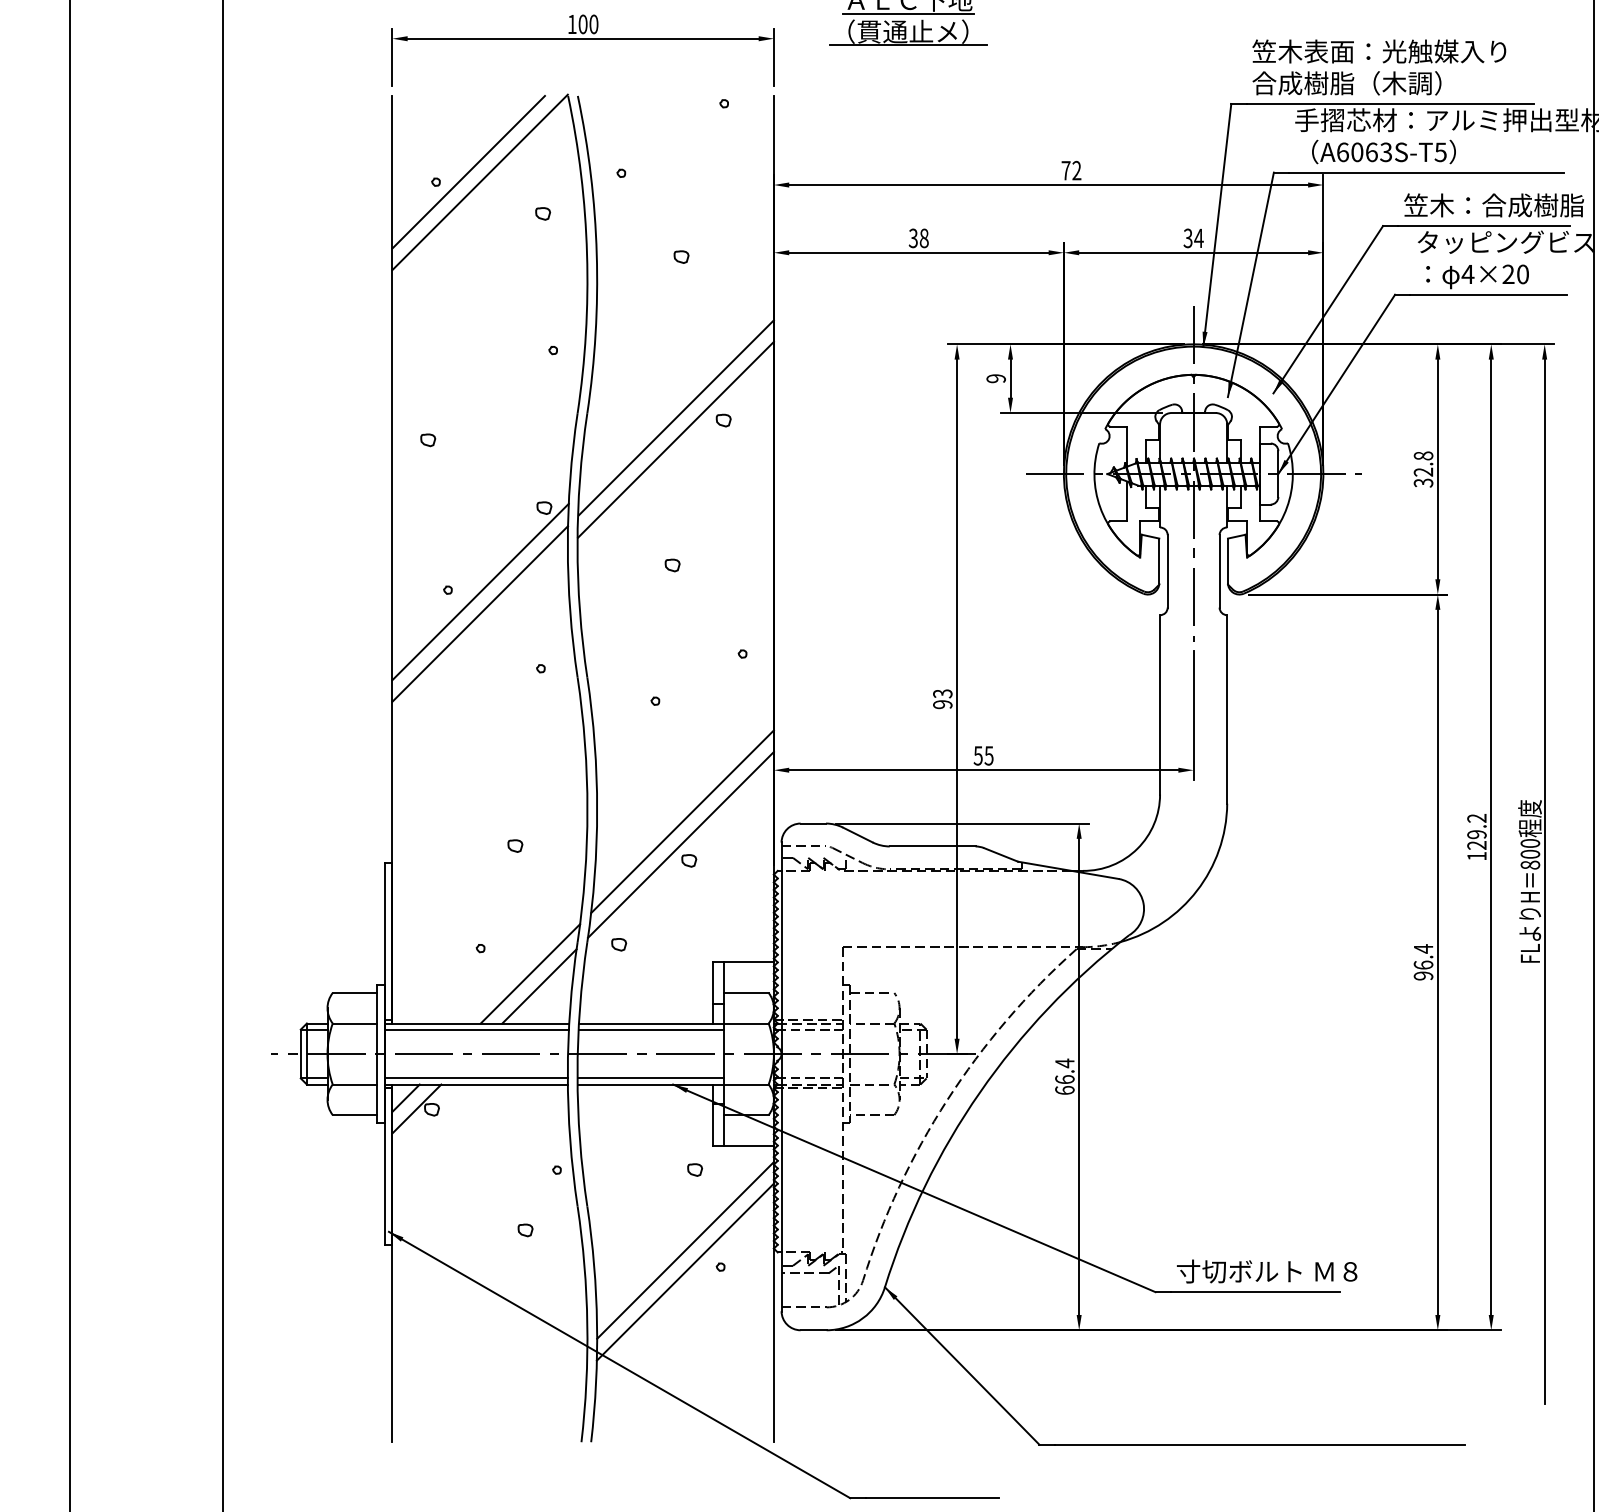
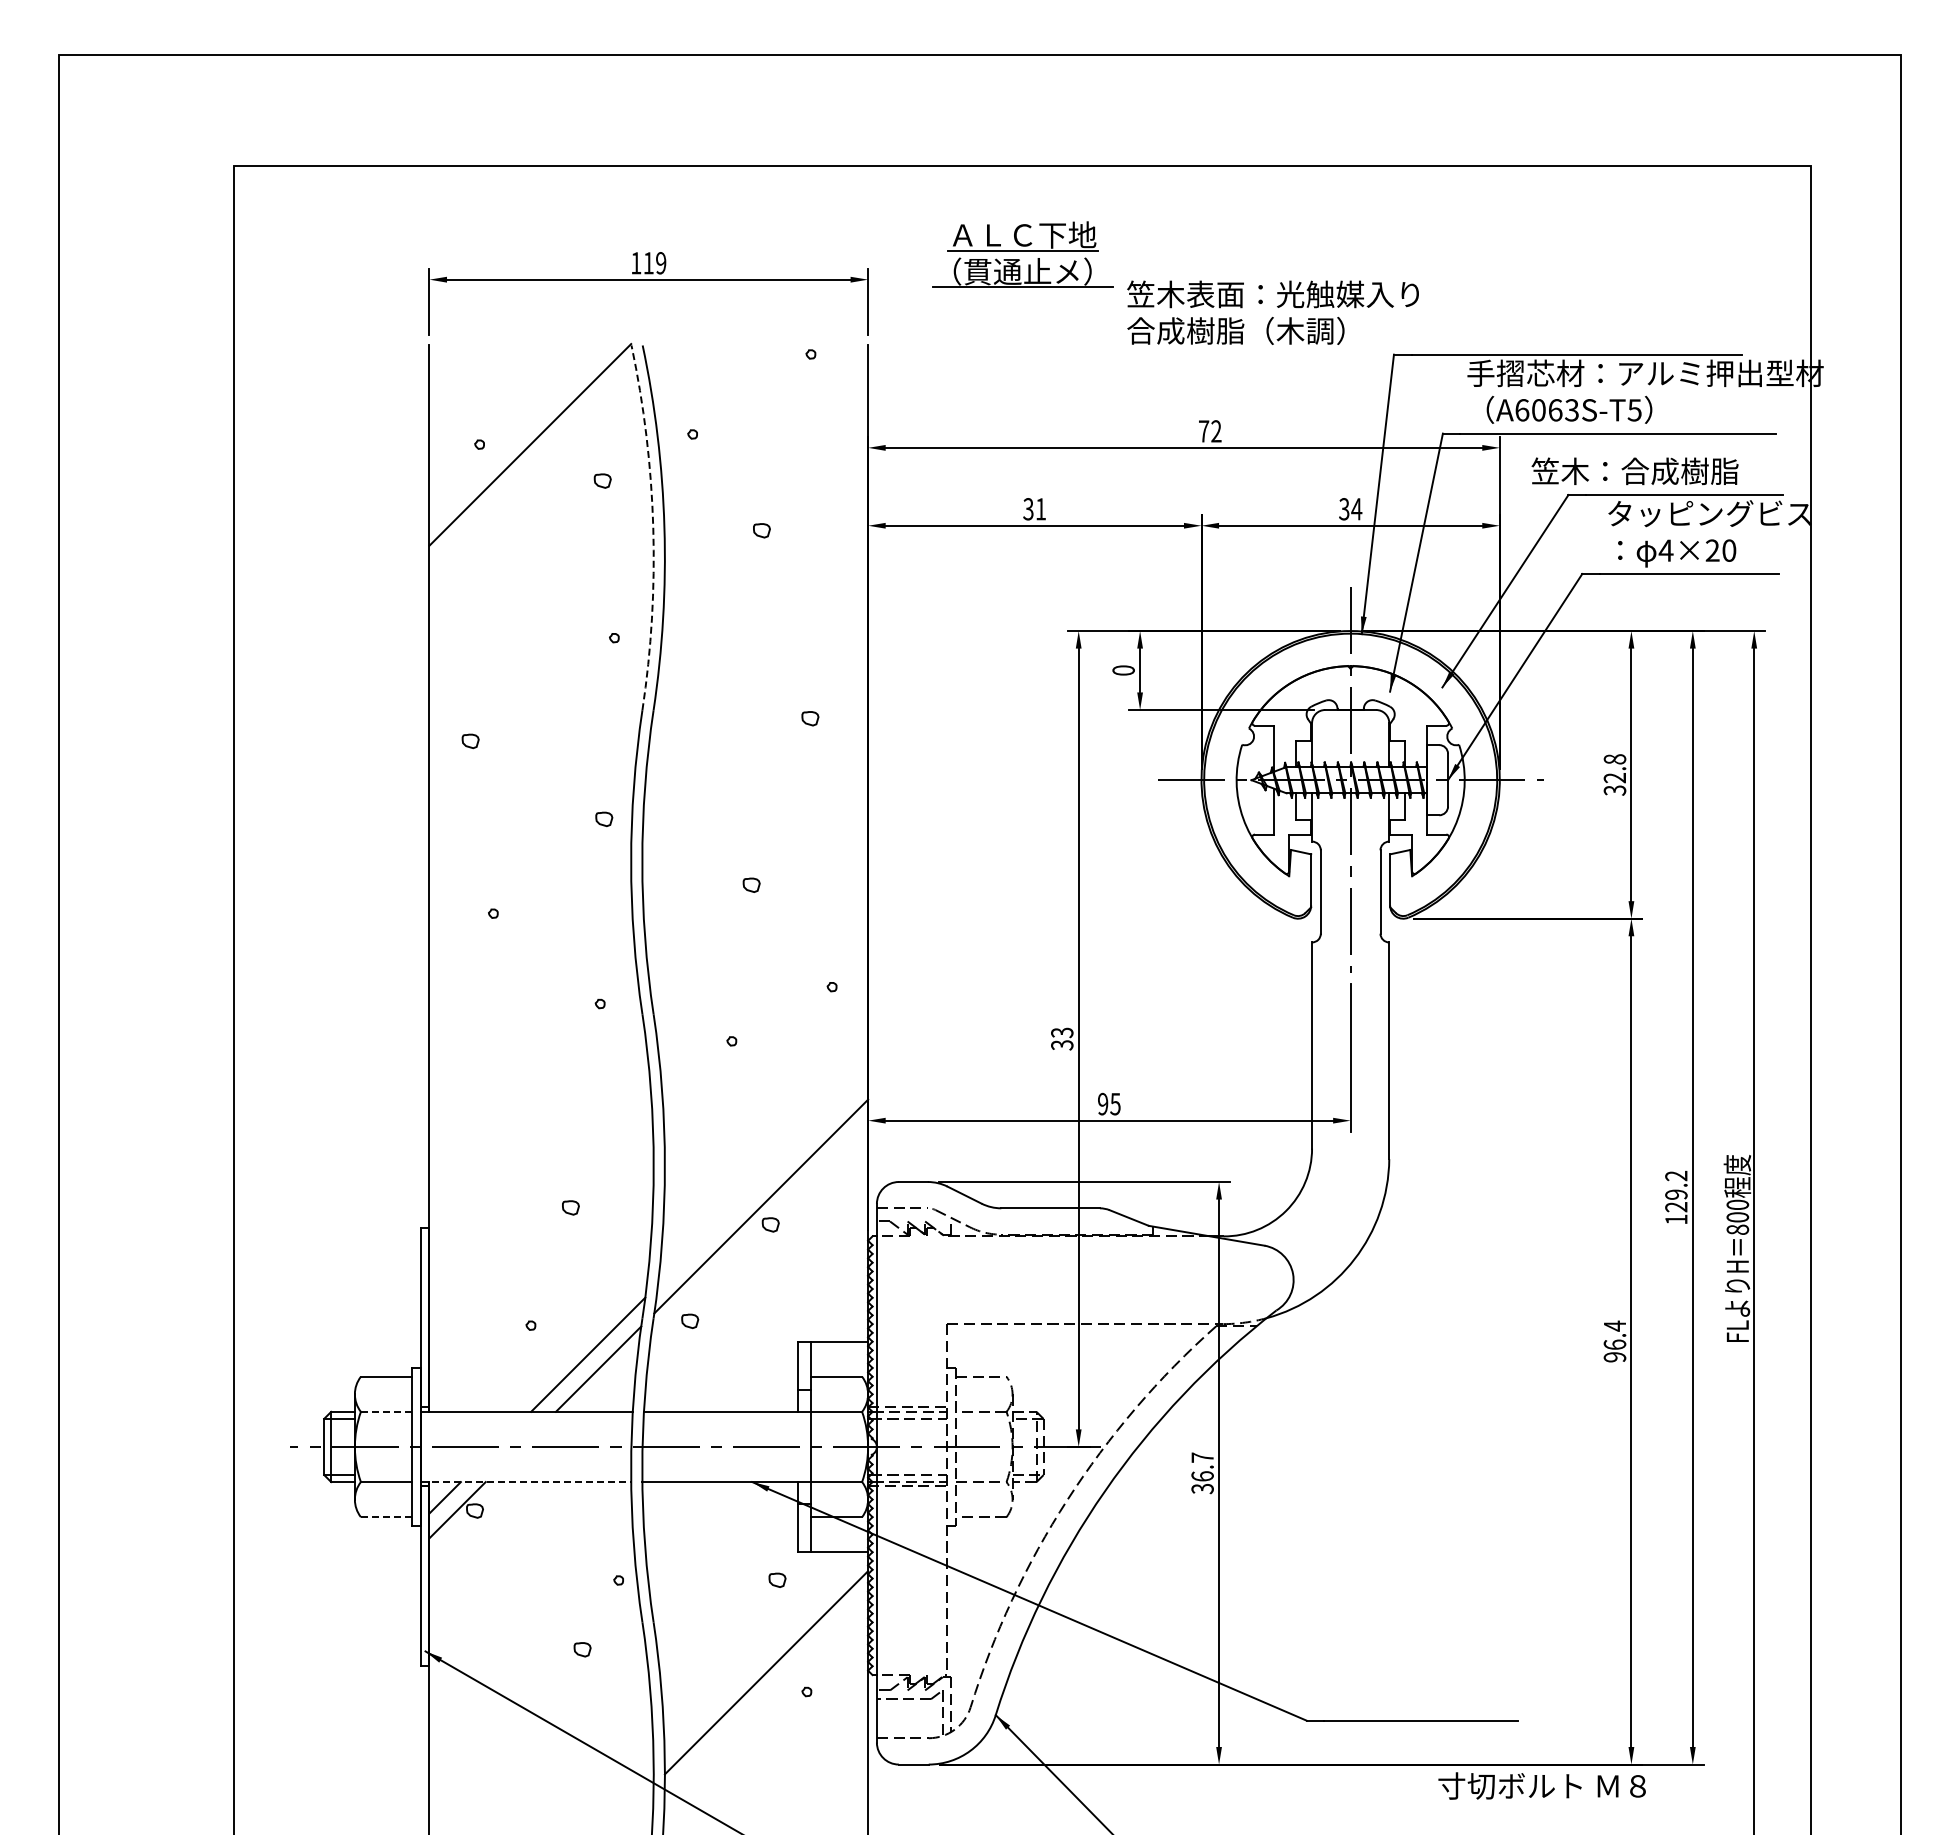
text: (588, 24) -> (654, 263), 100 -> 119
text: (1378, 67) -> (1272, 312), moved
line: (468, 171) -> (516, 432), removed
text: (1493, 205) -> (1634, 471), moved
text: (923, 238) -> (1040, 509), 38 -> 31
arc: (587, 254) -> (653, 527), solid -> dashed
text: (996, 378) -> (1123, 670), 9 -> 0
line: (676, 417) -> (756, 715), removed
line: (675, 439) -> (755, 740), removed
line: (480, 591) -> (530, 915), removed
line: (480, 614) -> (530, 941), removed
text: (942, 704) -> (1062, 1045), 93 -> 33
text: (977, 755) -> (1102, 1103), 55 -> 95
line: (682, 821) -> (763, 1179), removed
line: (355, 1023) -> (386, 1411), solid -> dashed
line: (476, 1029) -> (526, 1418), removed
line: (651, 1029) -> (727, 1418), removed
text: (1064, 1077) -> (1202, 1473), 66.4 -> 36.7
line: (475, 1078) -> (525, 1475), removed
line: (650, 1078) -> (726, 1475), removed
line: (476, 1084) -> (526, 1482), solid -> dashed
line: (355, 1115) -> (386, 1517), solid -> dashed
line: (685, 1271) -> (766, 1697), removed
text: (1266, 1271) -> (1541, 1785), moved

